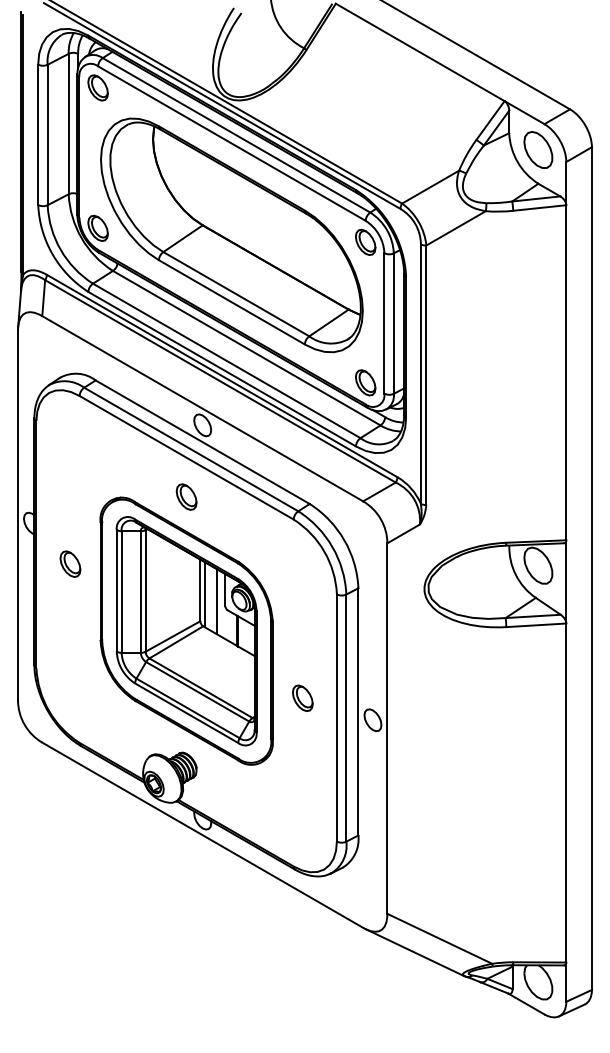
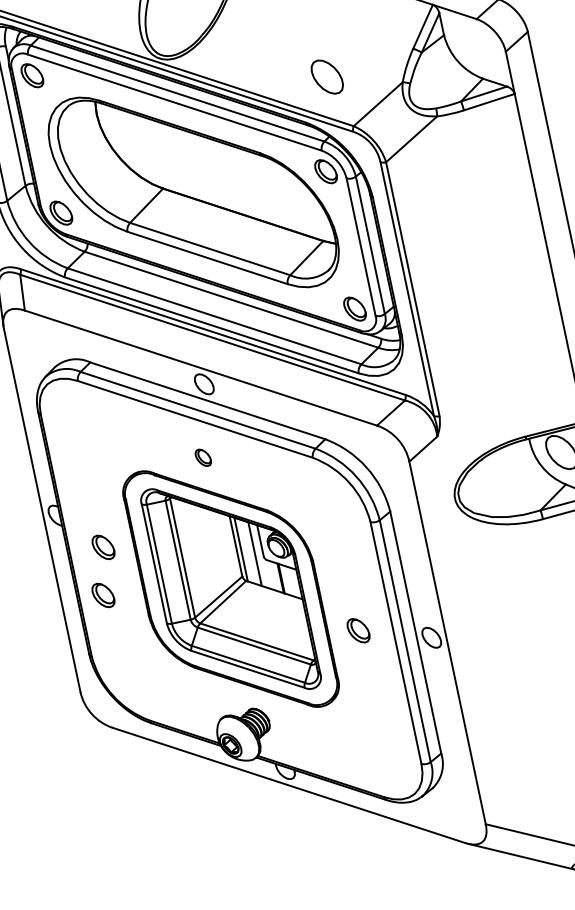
part: (538, 149) -> (327, 76), moved
part: (186, 496) -> (203, 457), size x0.7
part: (60, 610) -> (103, 594), added

